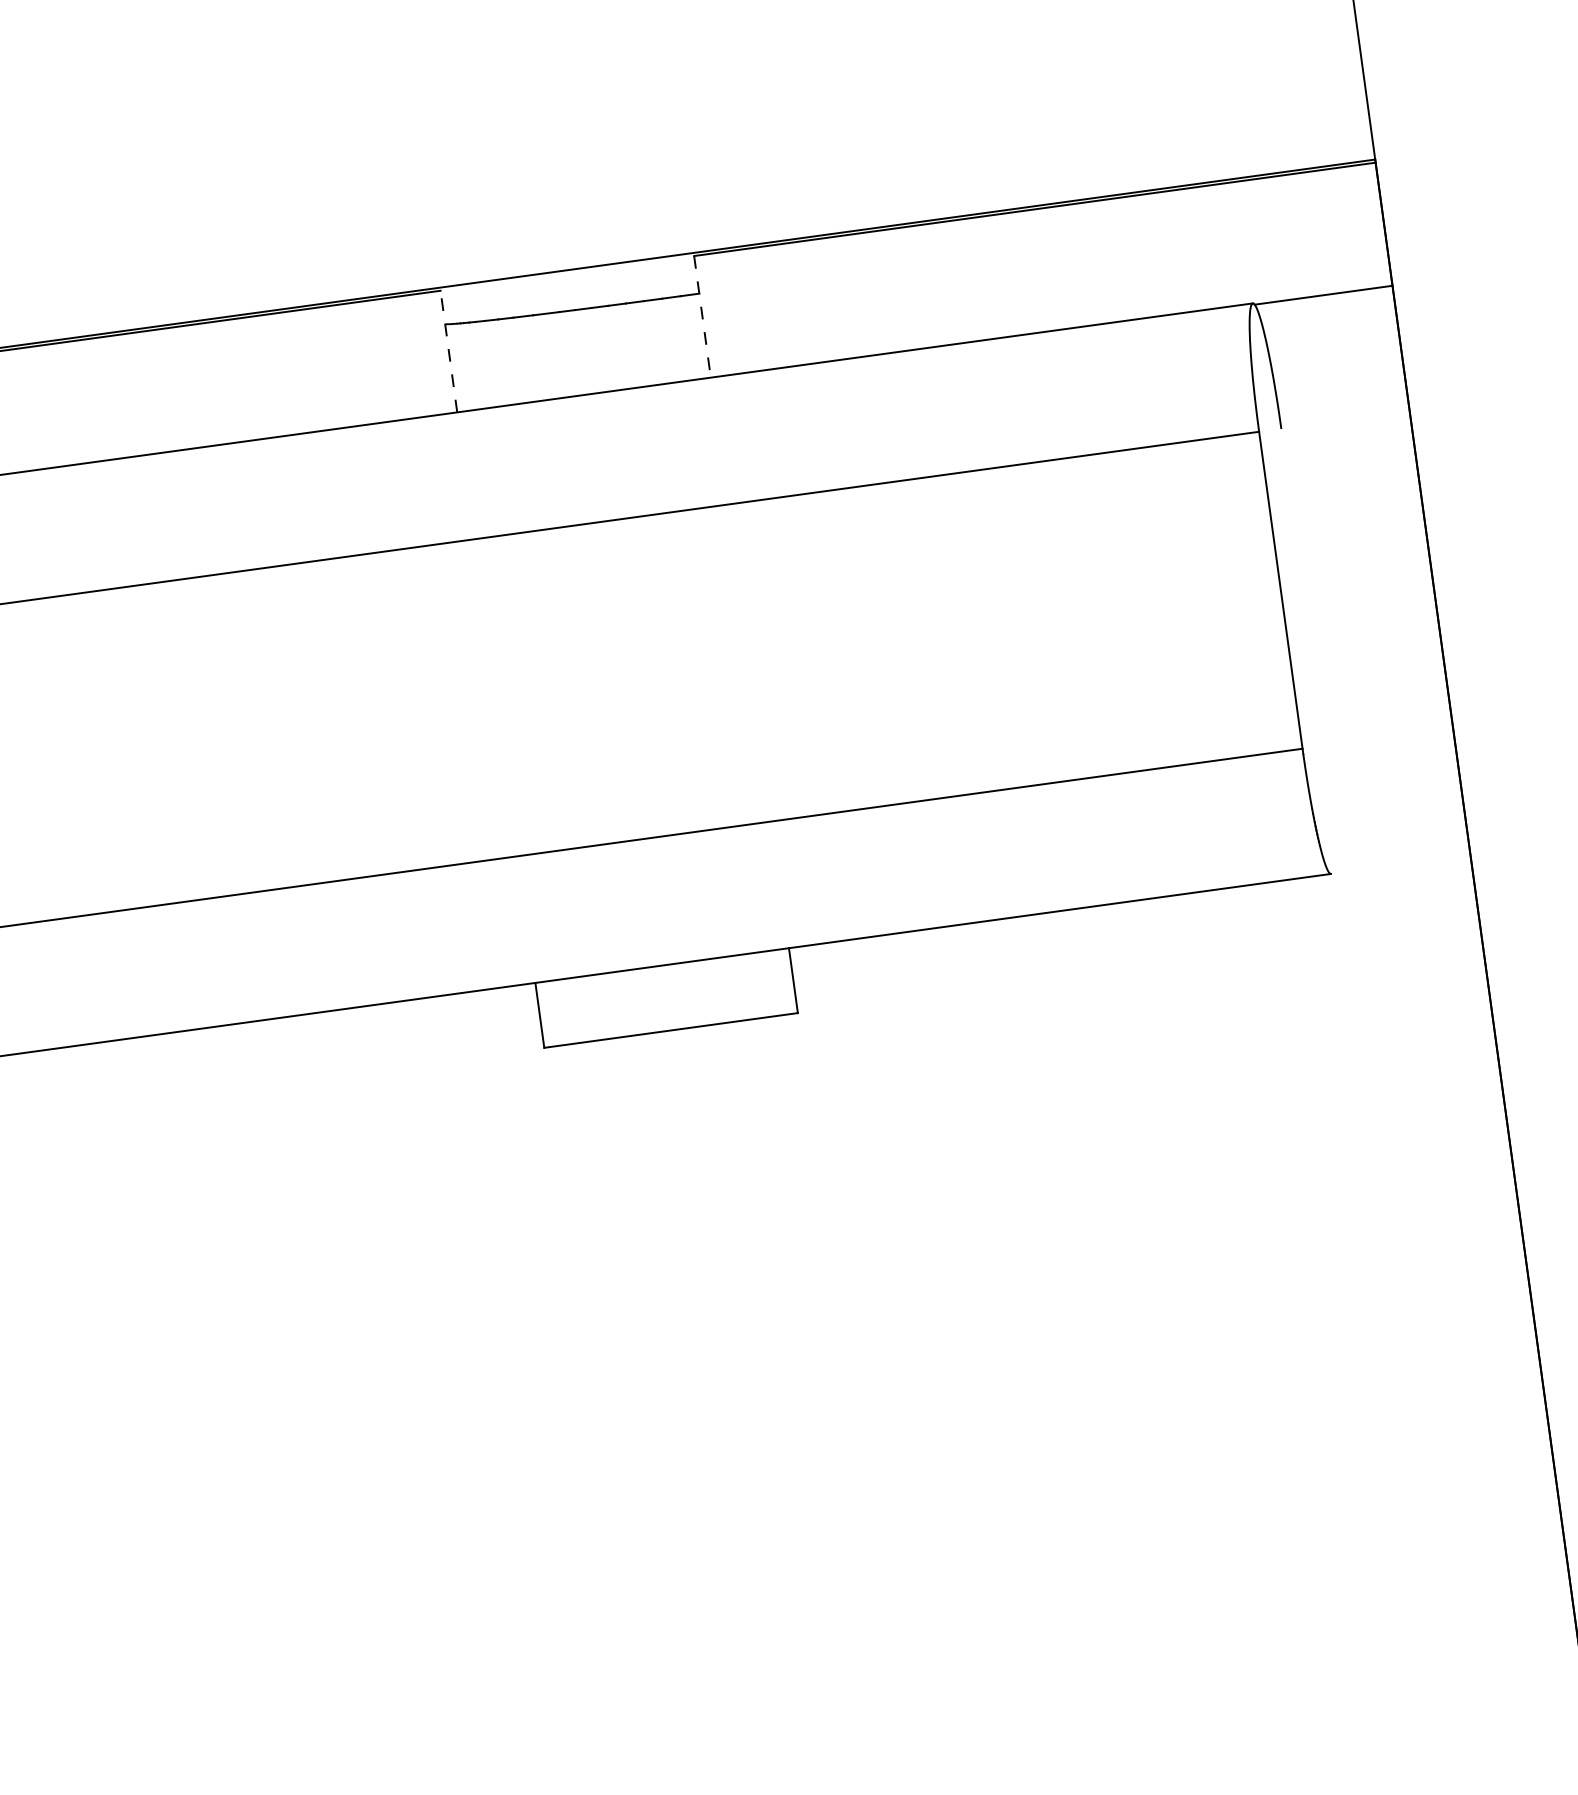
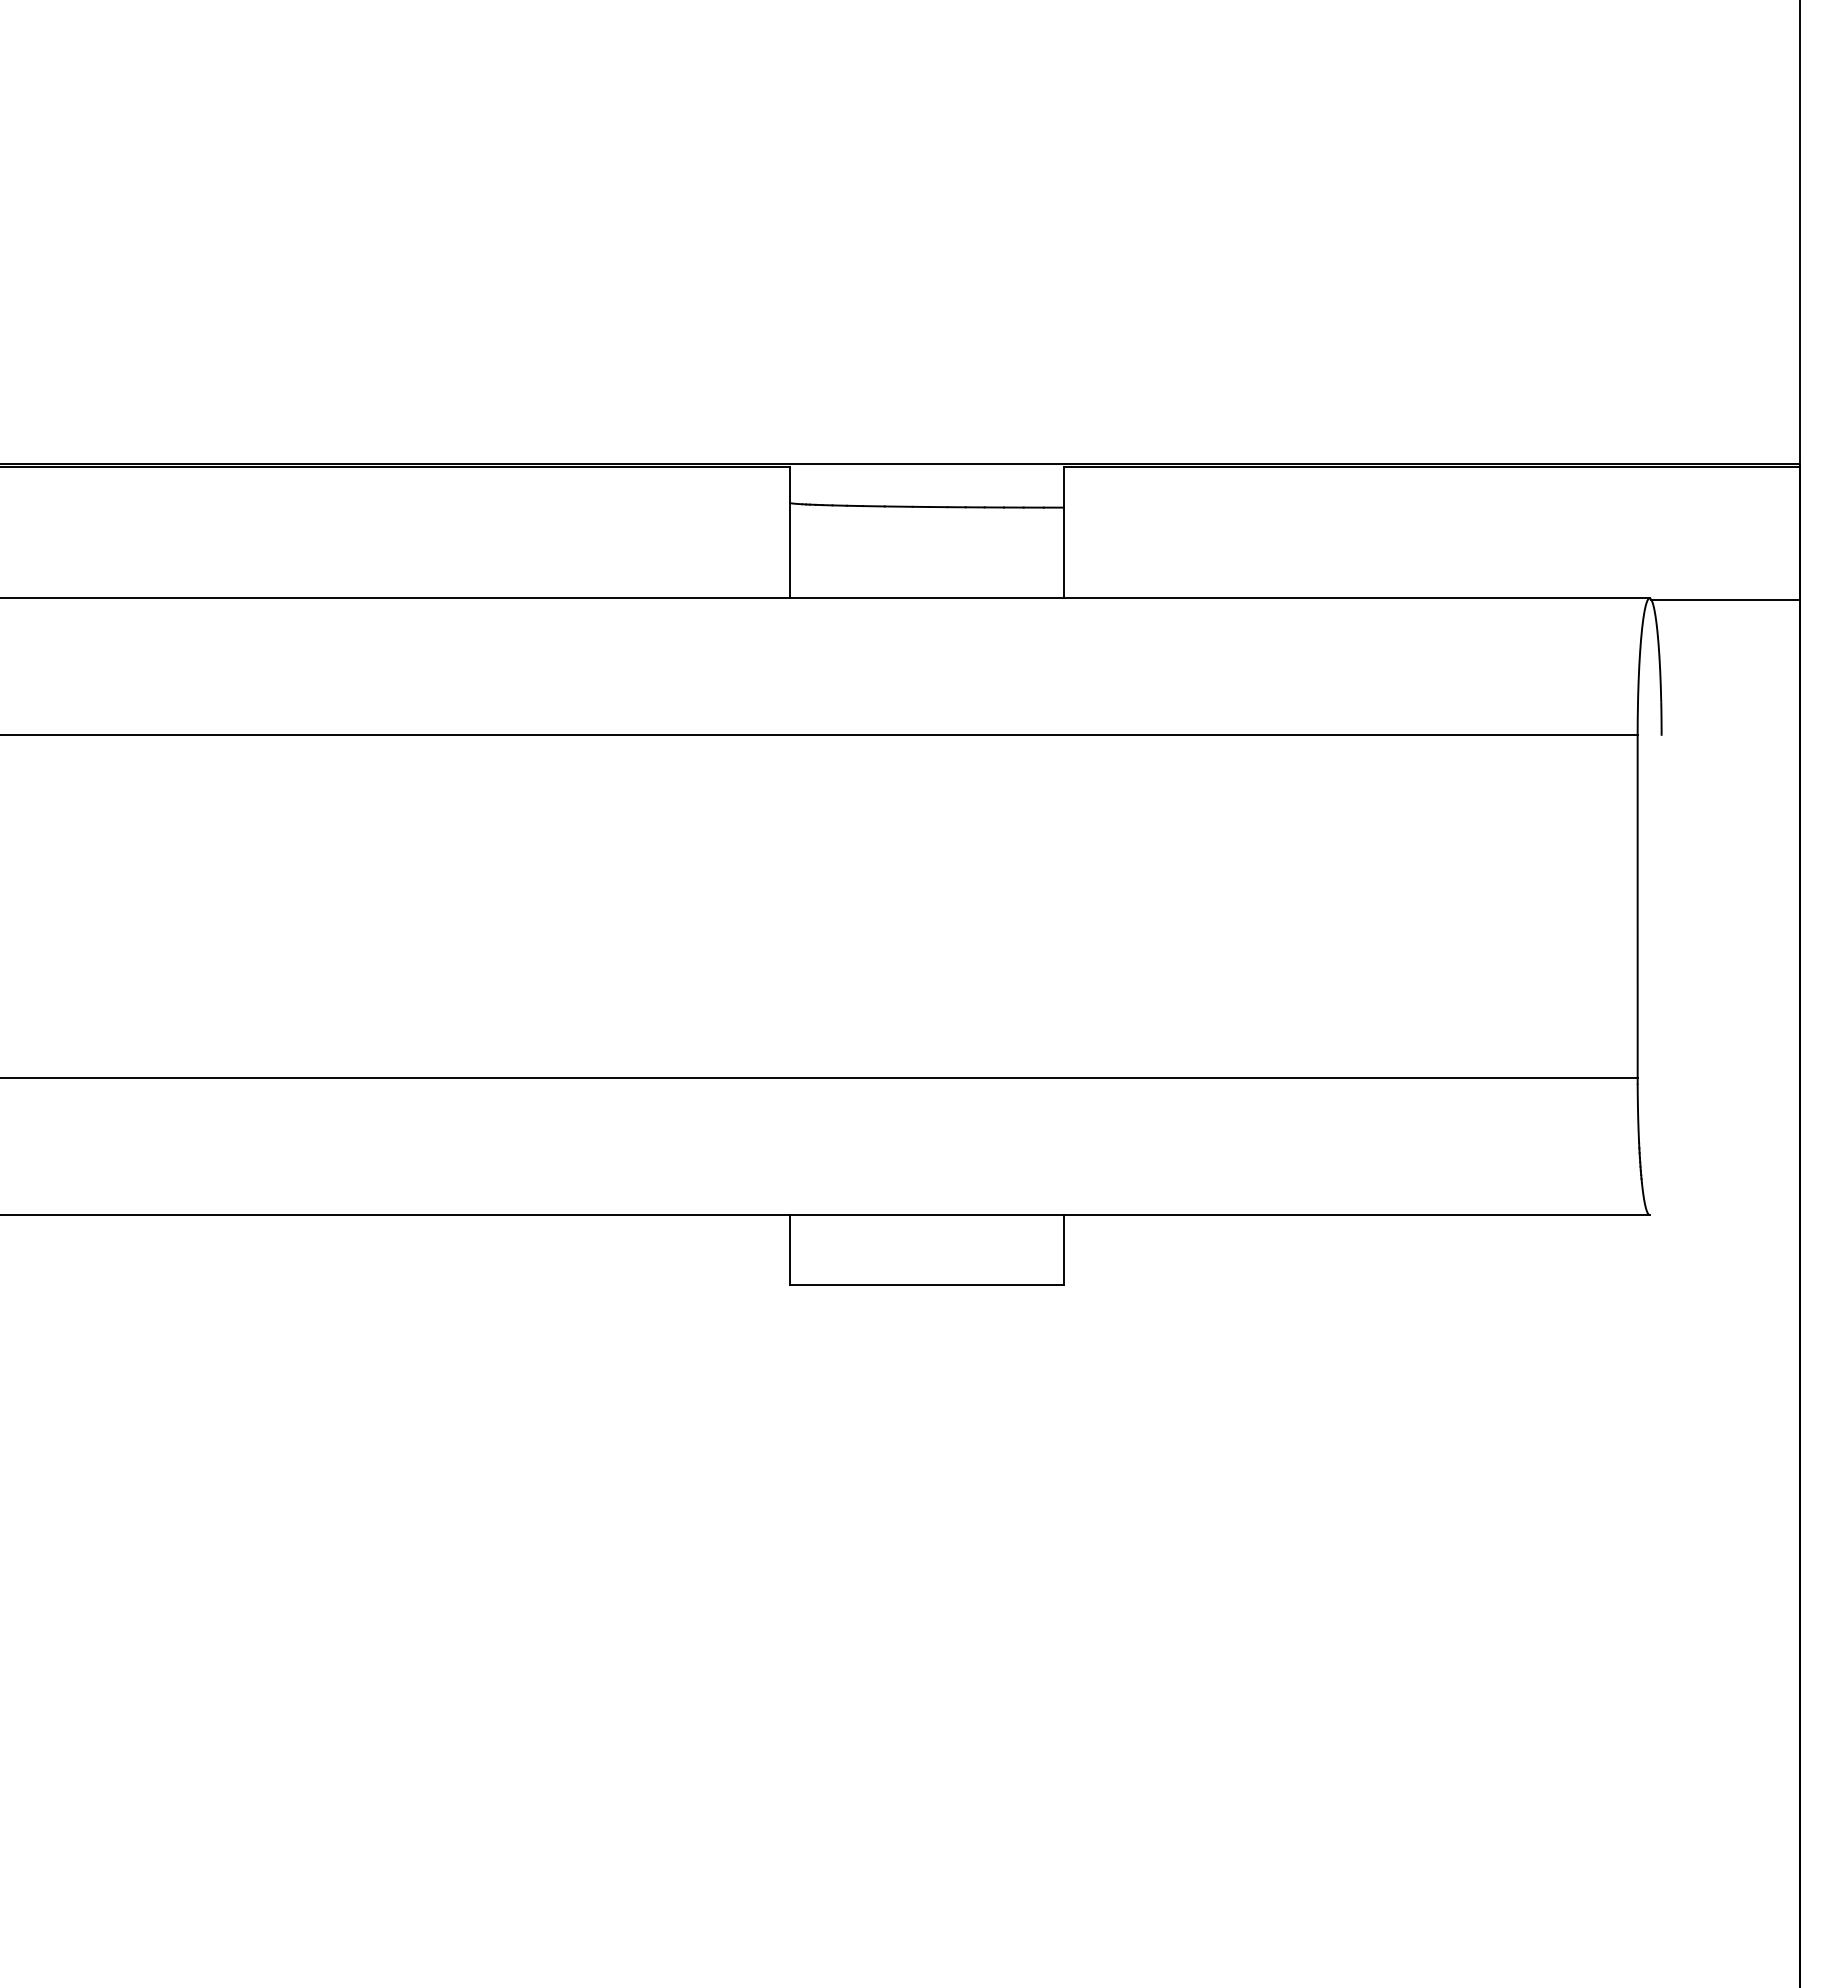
line: (702, 316) -> (1063, 532), dashed -> solid
line: (448, 351) -> (789, 532), dashed -> solid

